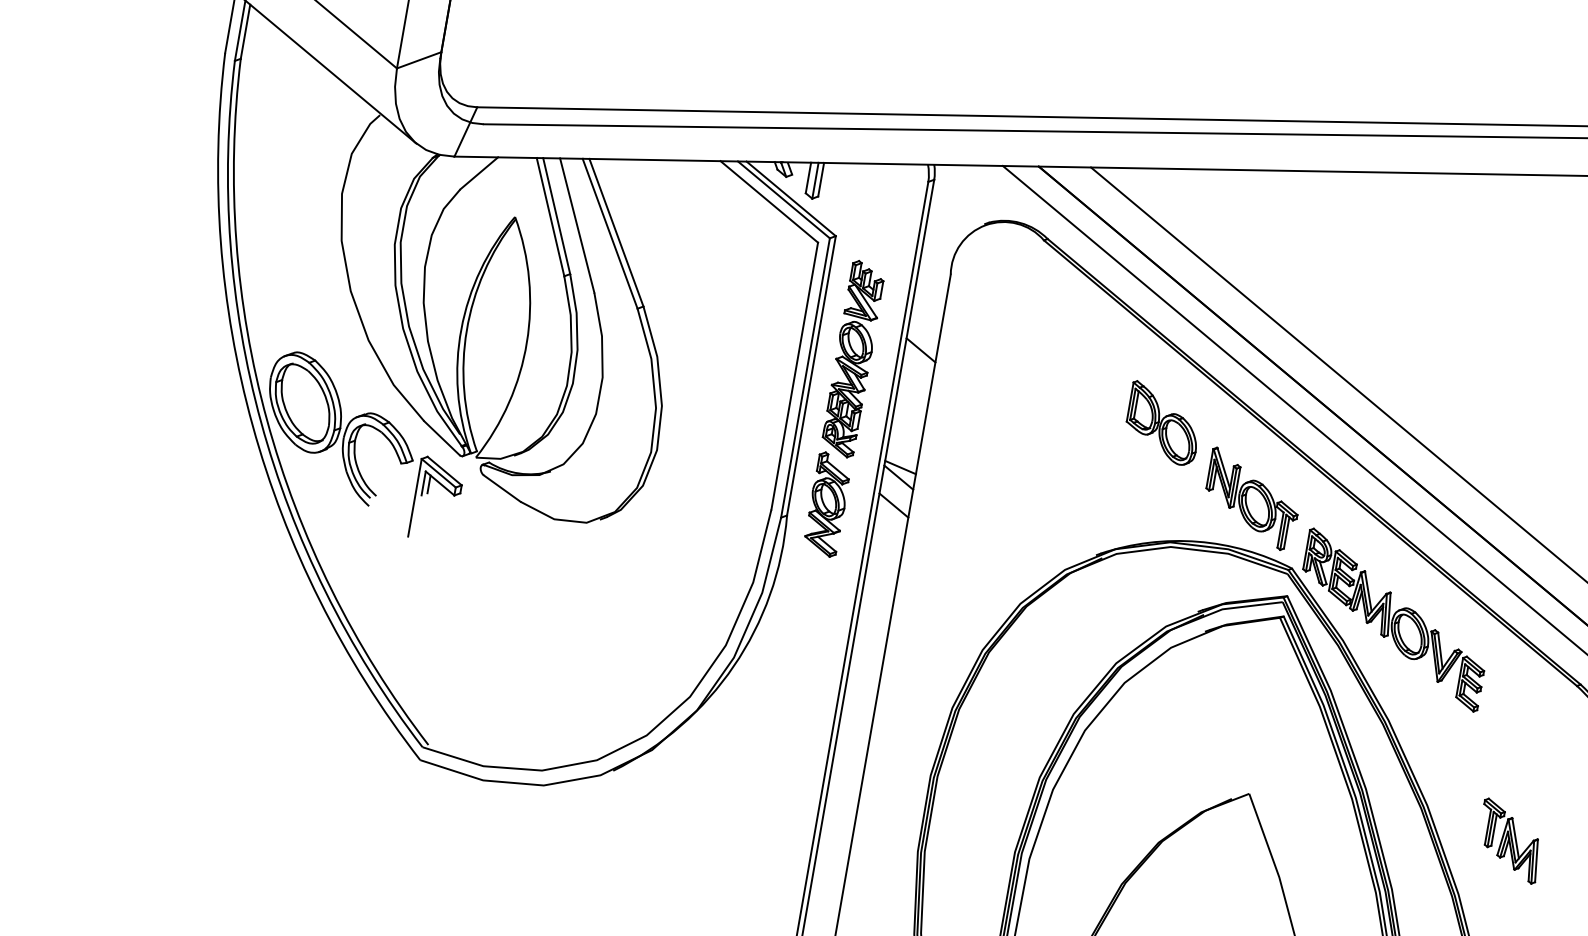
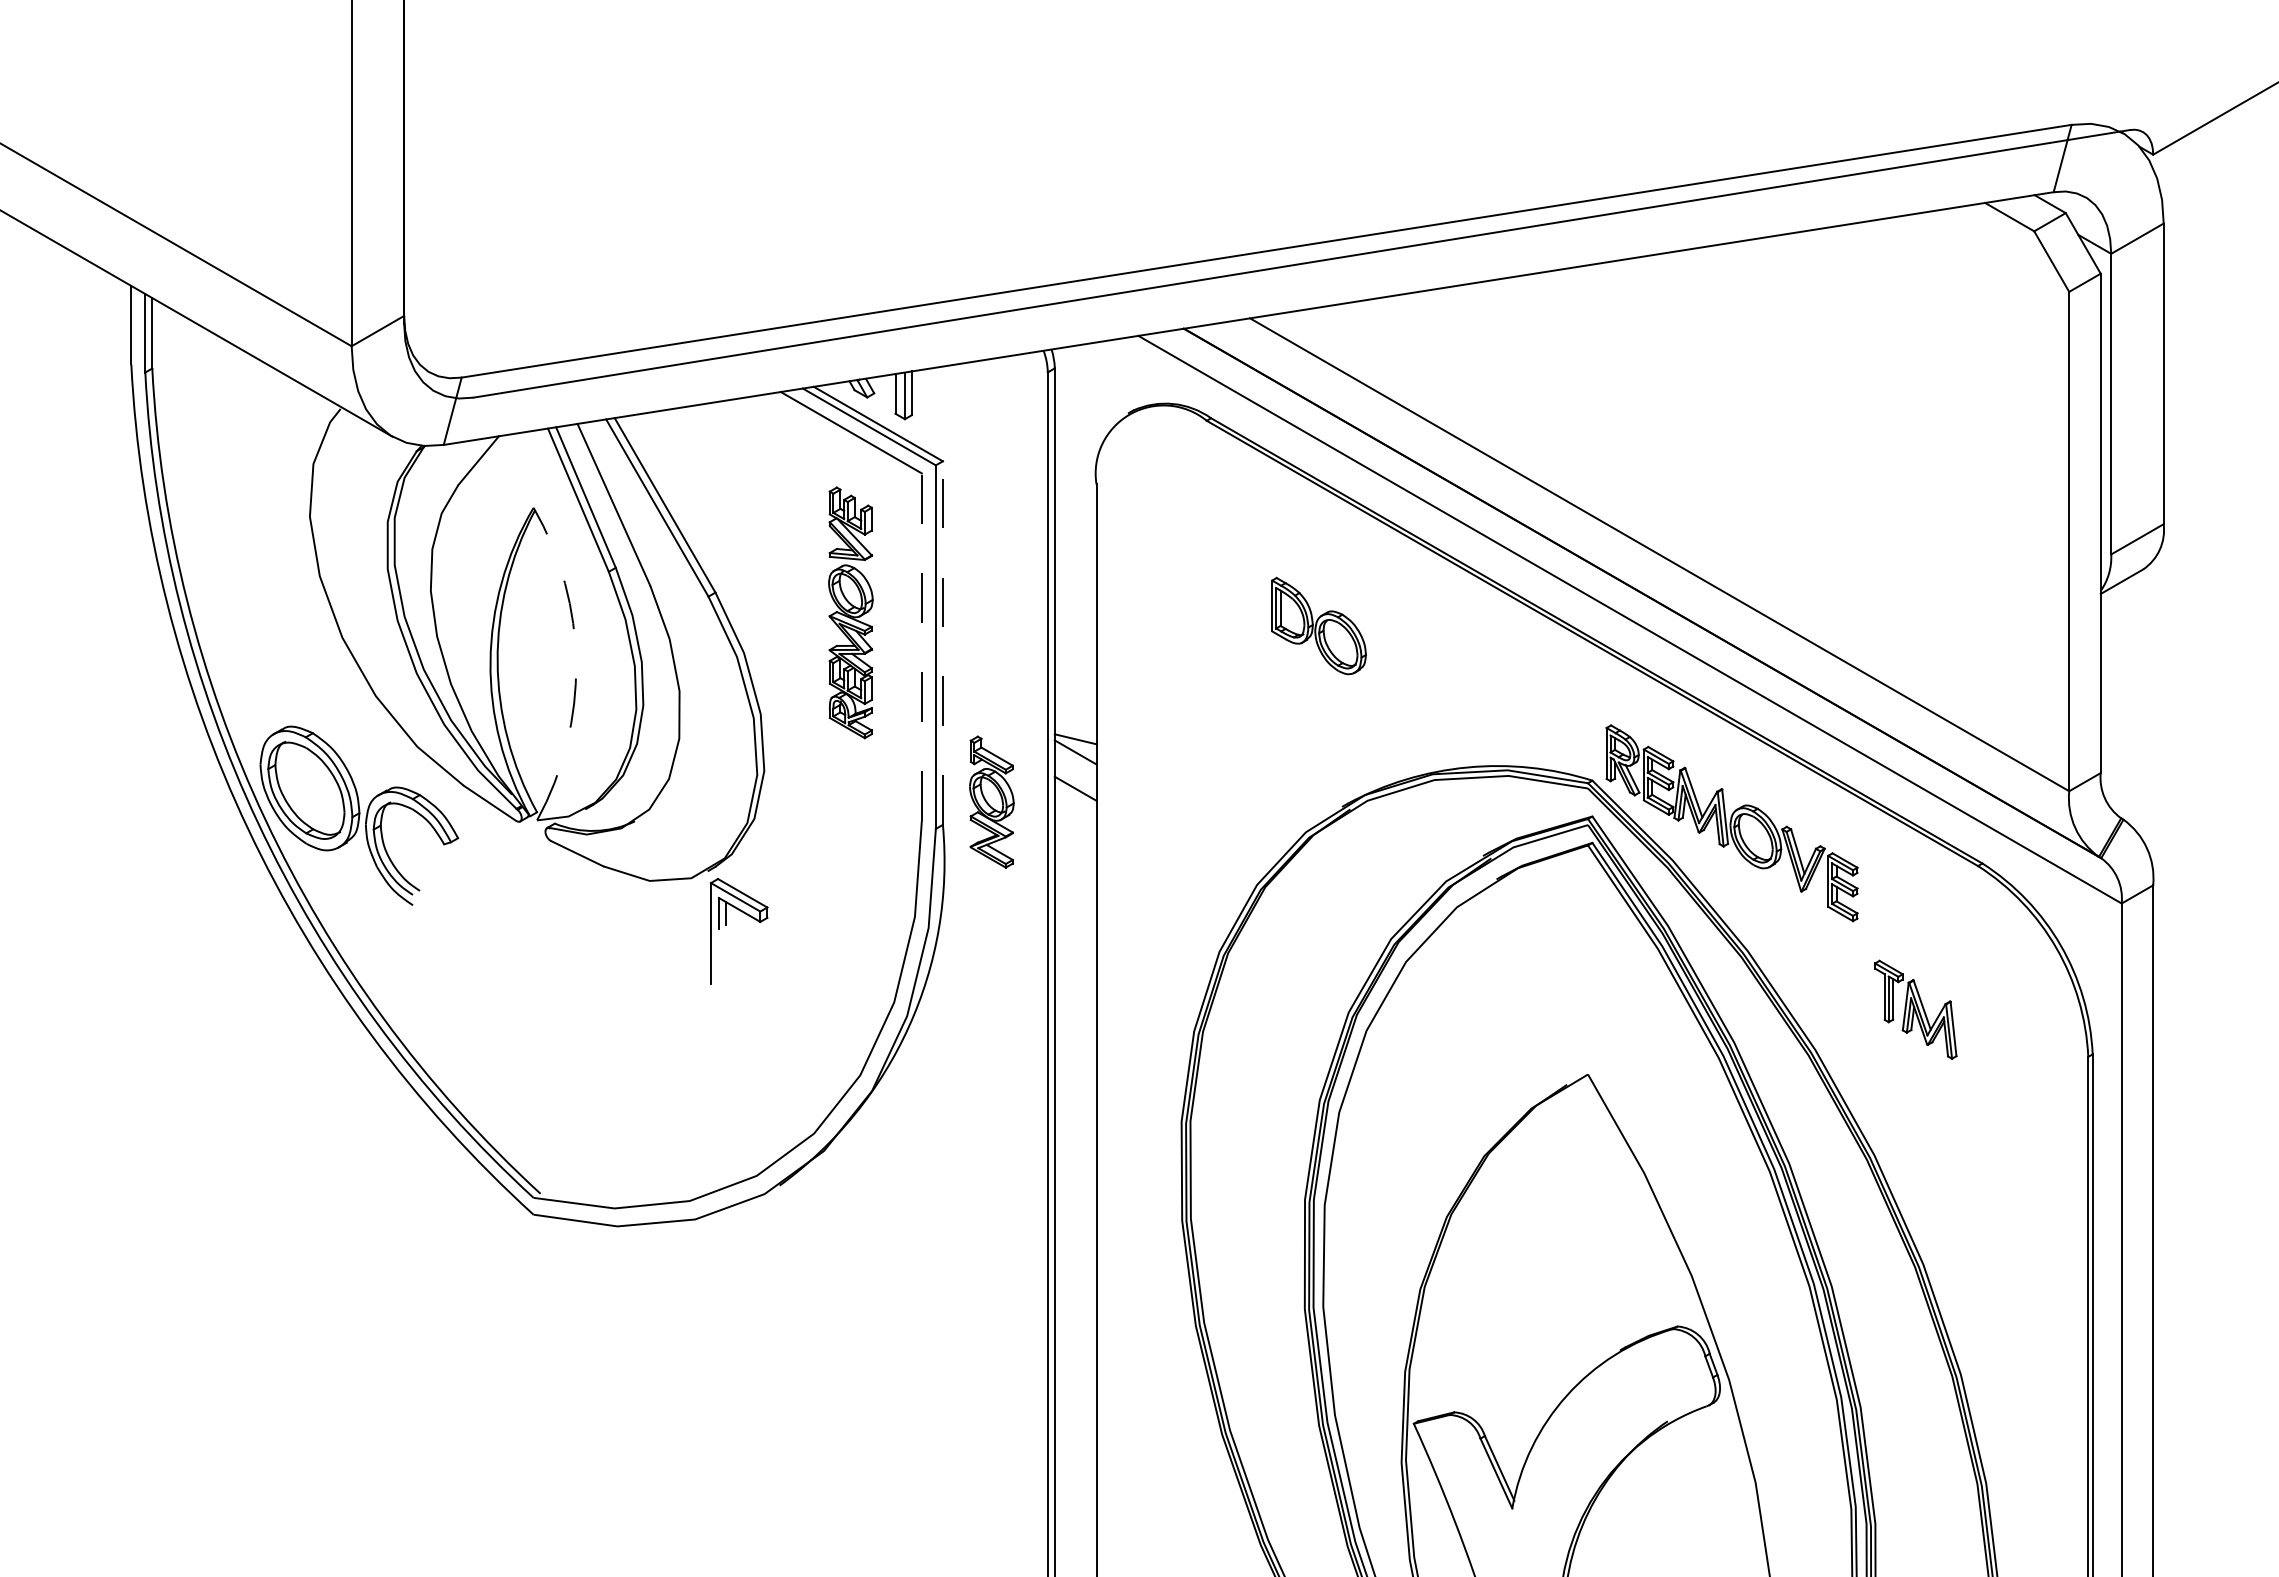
arc: (527, 342) -> (576, 663), solid -> dashed
line: (920, 350) -> (1075, 586), removed
part: (852, 358) -> (850, 612), moved
line: (794, 376) -> (921, 647), solid -> dashed
line: (811, 376) -> (942, 643), solid -> dashed
part: (1163, 423) -> (1318, 625), moved
part: (427, 493) -> (726, 925), moved
part: (1252, 498) -> (1526, 701), removed
part: (1509, 840) -> (1915, 1009), moved

